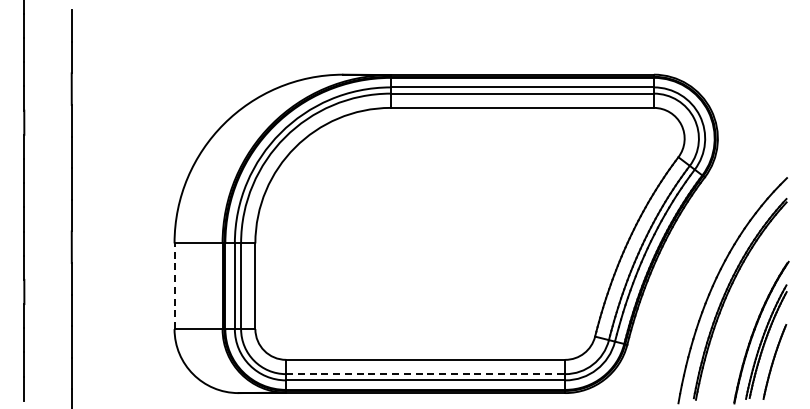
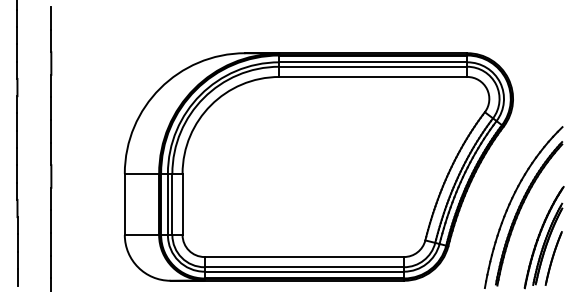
line: (174, 286) -> (124, 204), dashed -> solid
line: (425, 374) -> (304, 267), dashed -> solid

